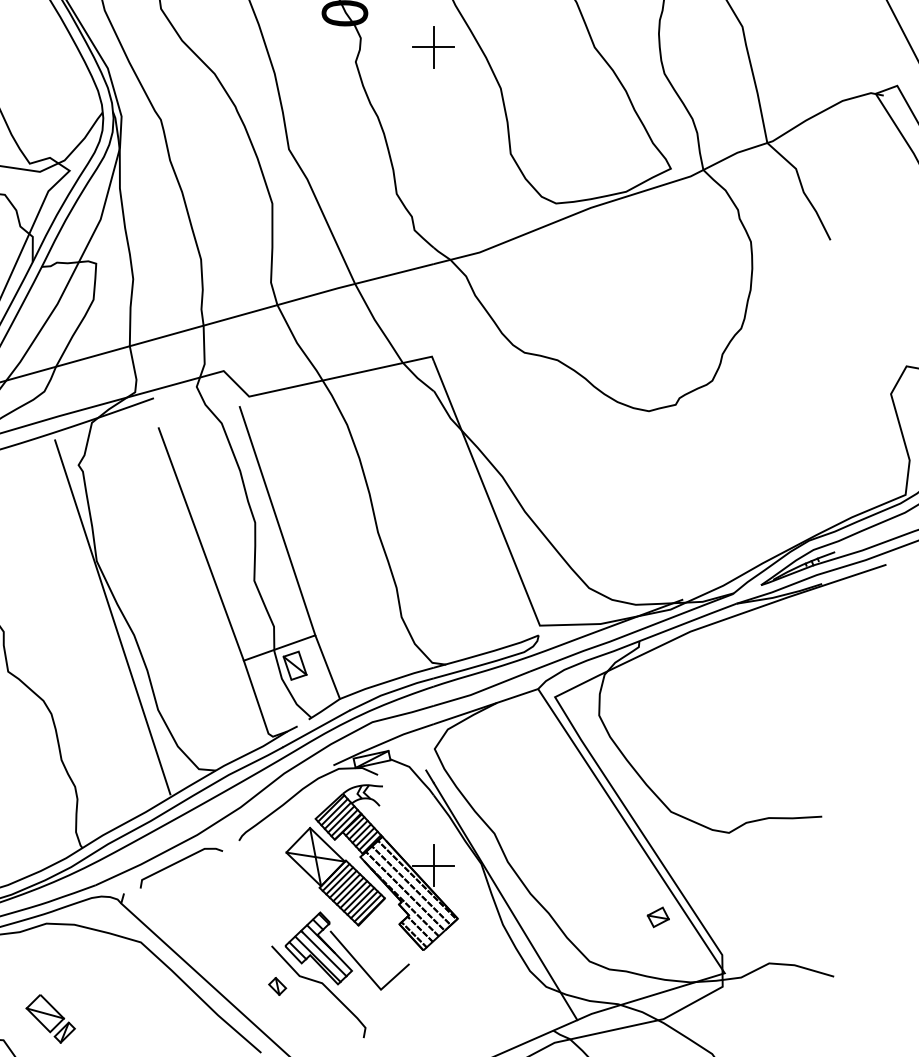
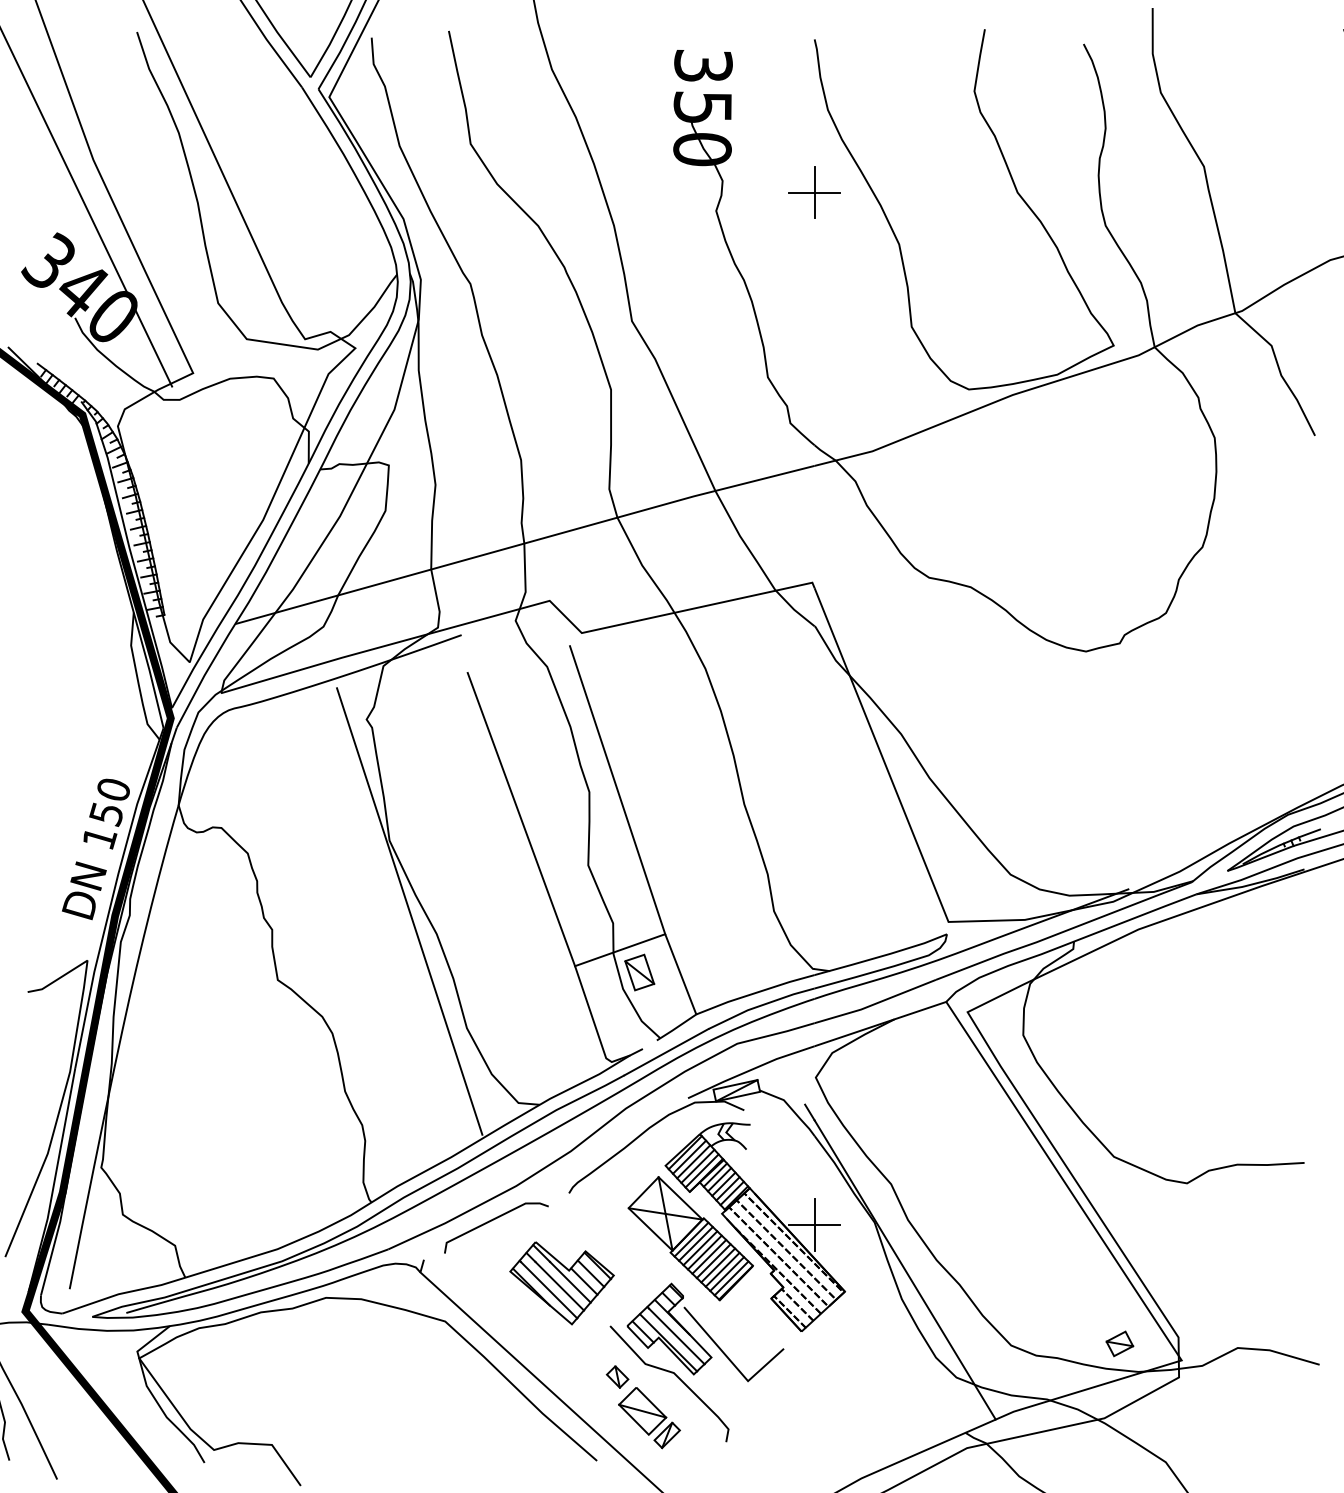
part: (233, 912) -> (561, 1283), added
part: (658, 917) -> (1119, 1343), moved
part: (50, 1019) -> (649, 1418), moved

